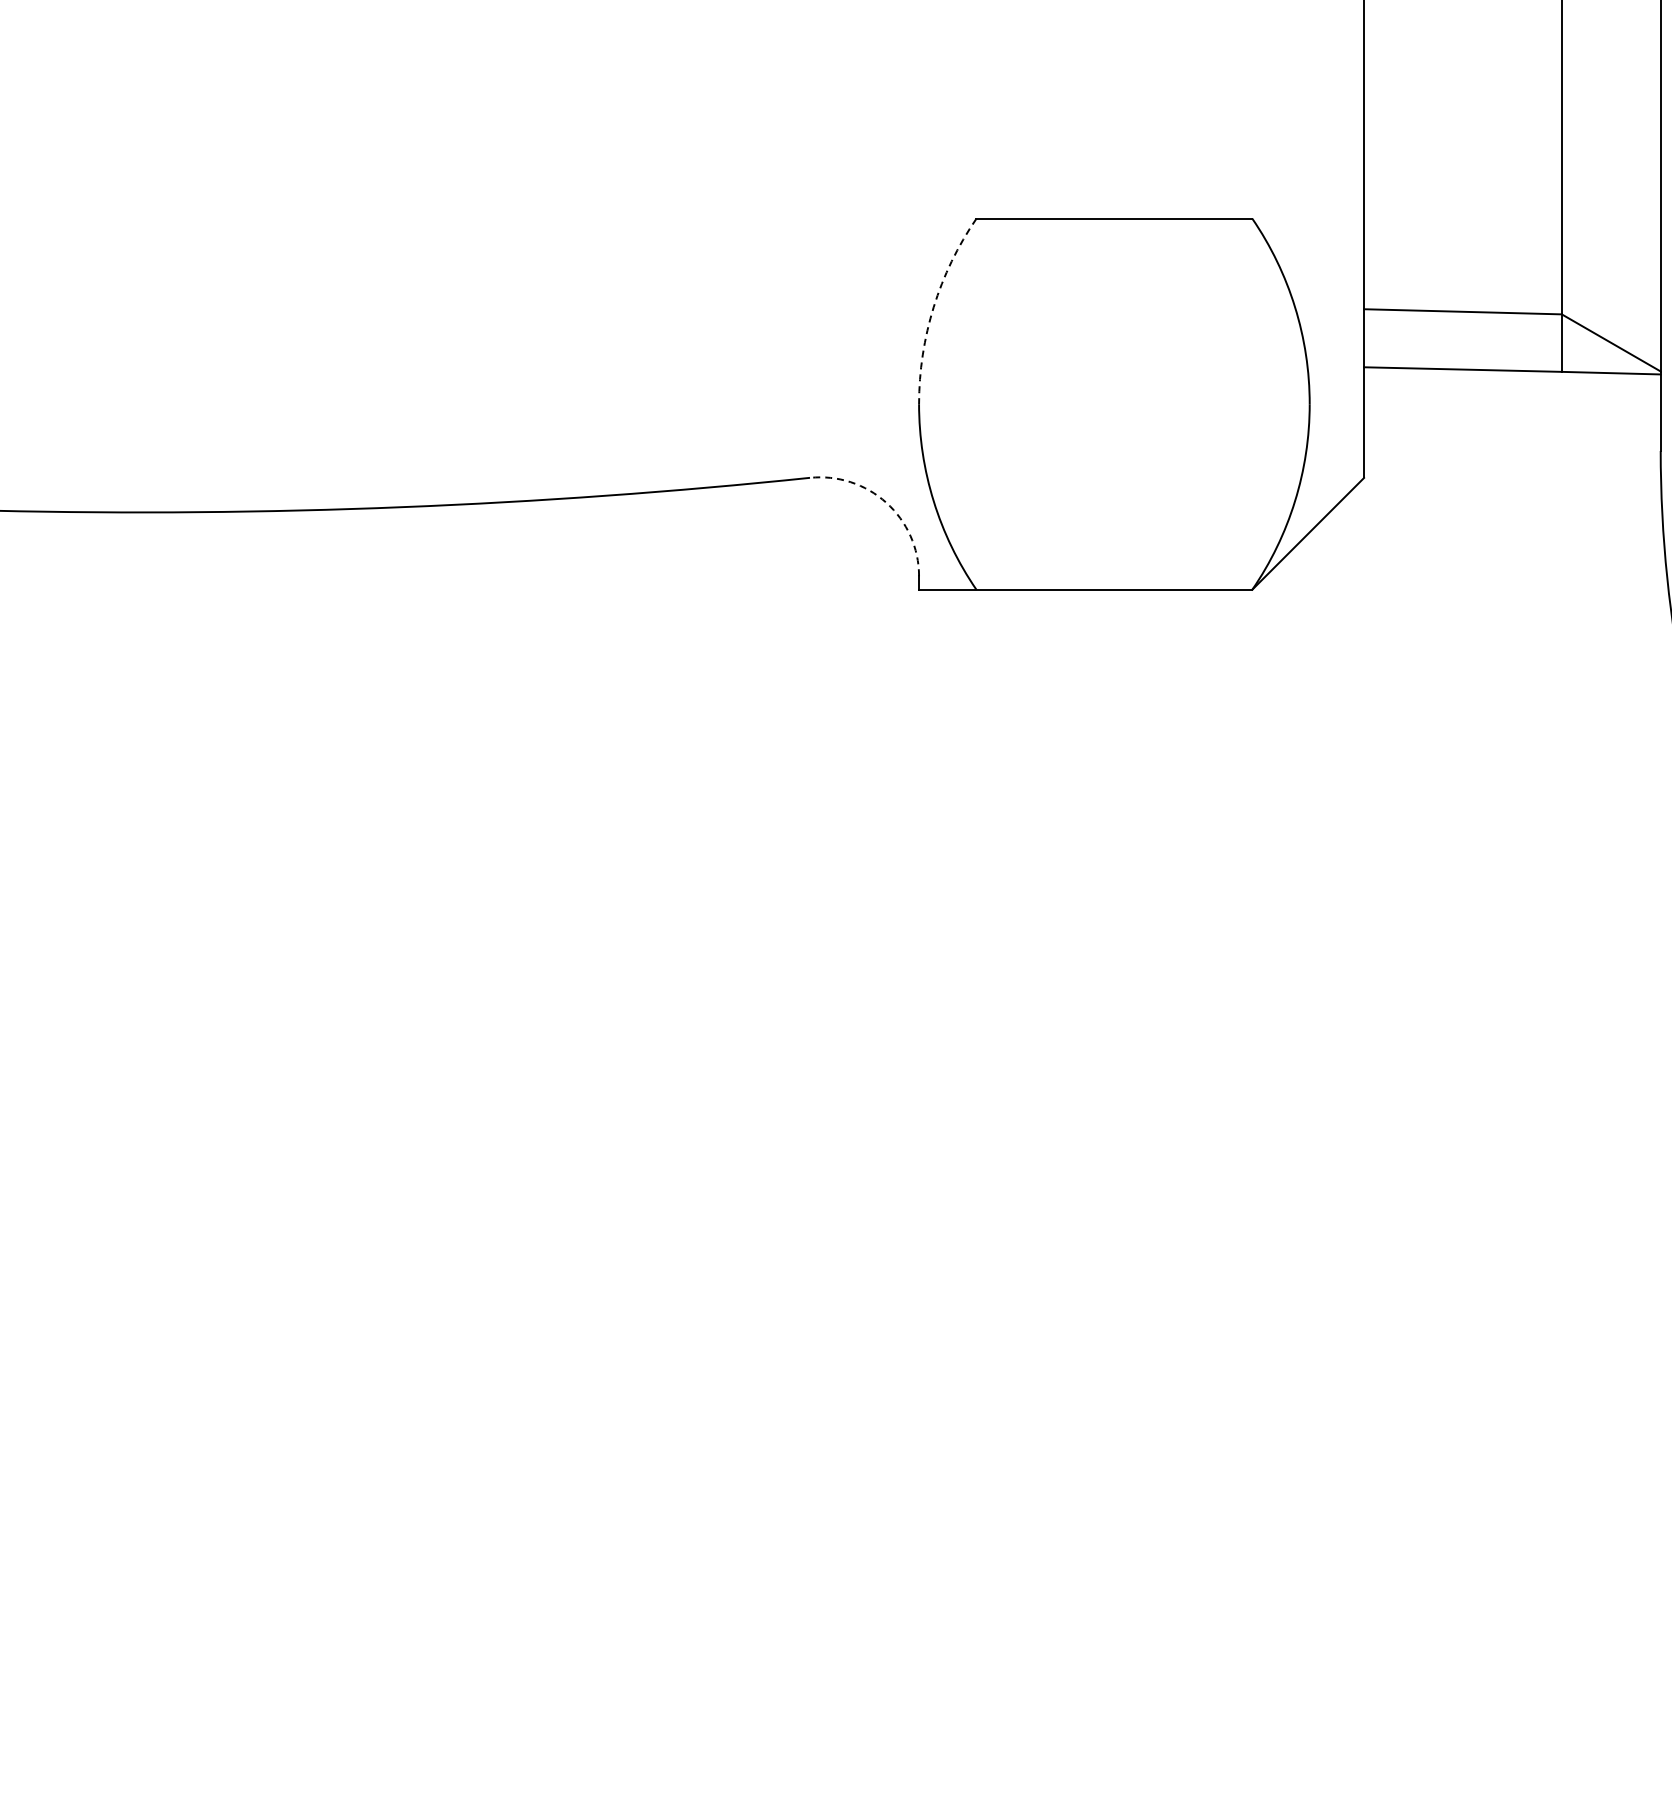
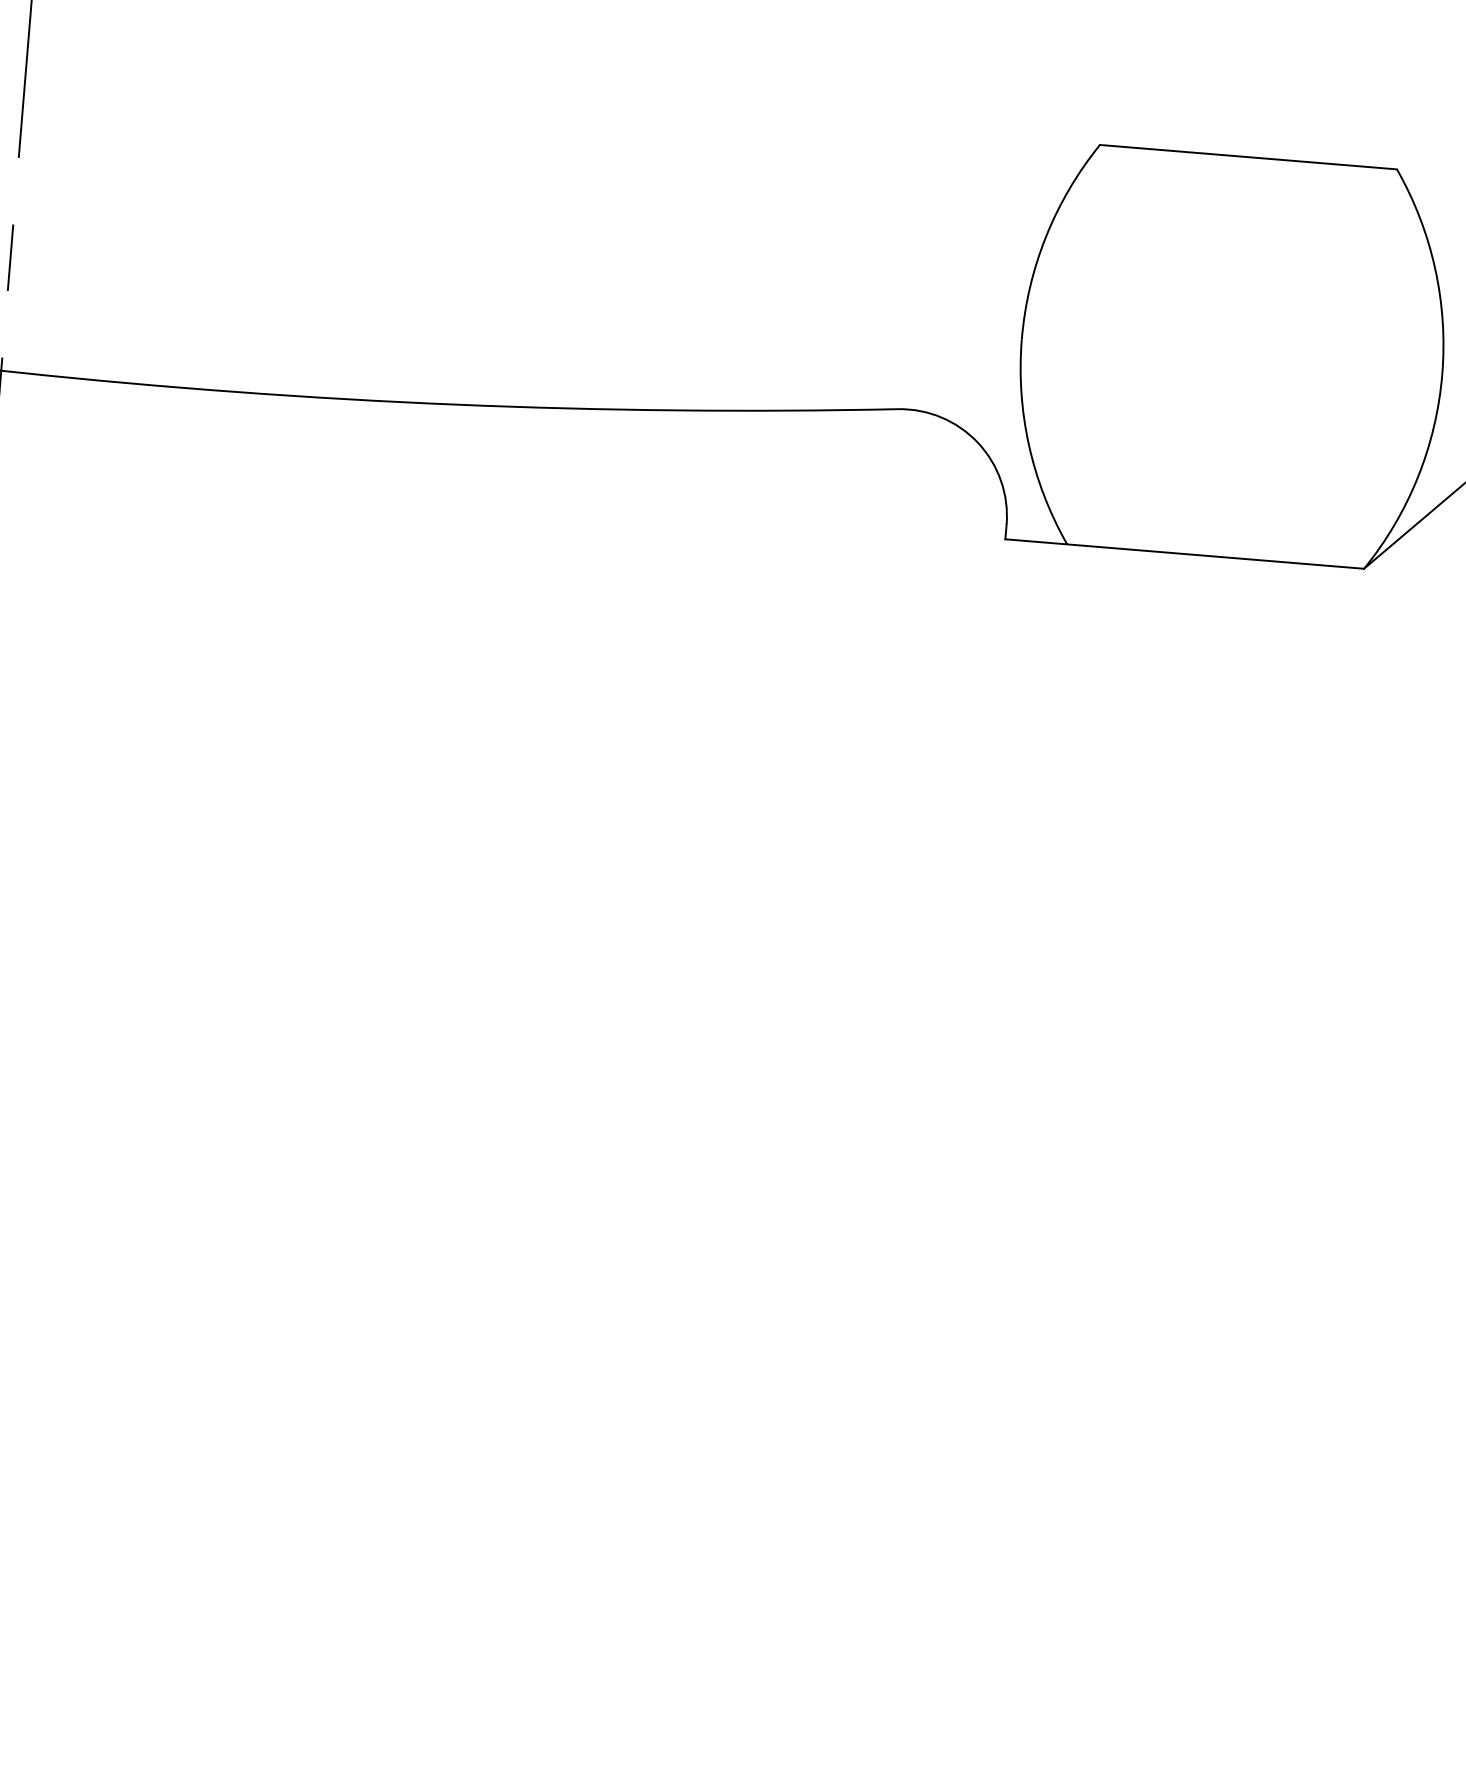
arc: (933, 307) -> (1045, 236), dashed -> solid
arc: (886, 502) -> (978, 442), dashed -> solid

